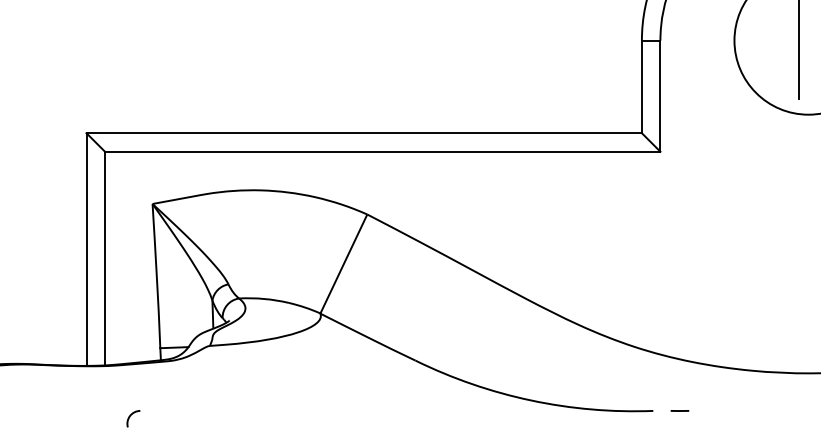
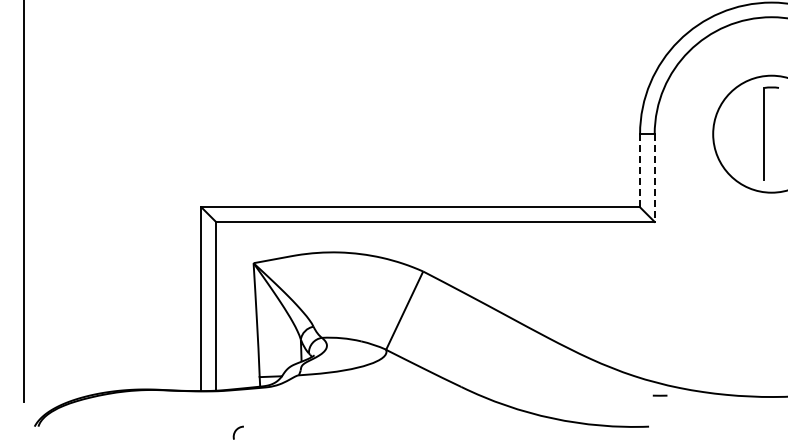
line: (642, 86) -> (640, 170), solid -> dashed
line: (660, 96) -> (654, 178), solid -> dashed
line: (679, 410) -> (659, 395), moved

